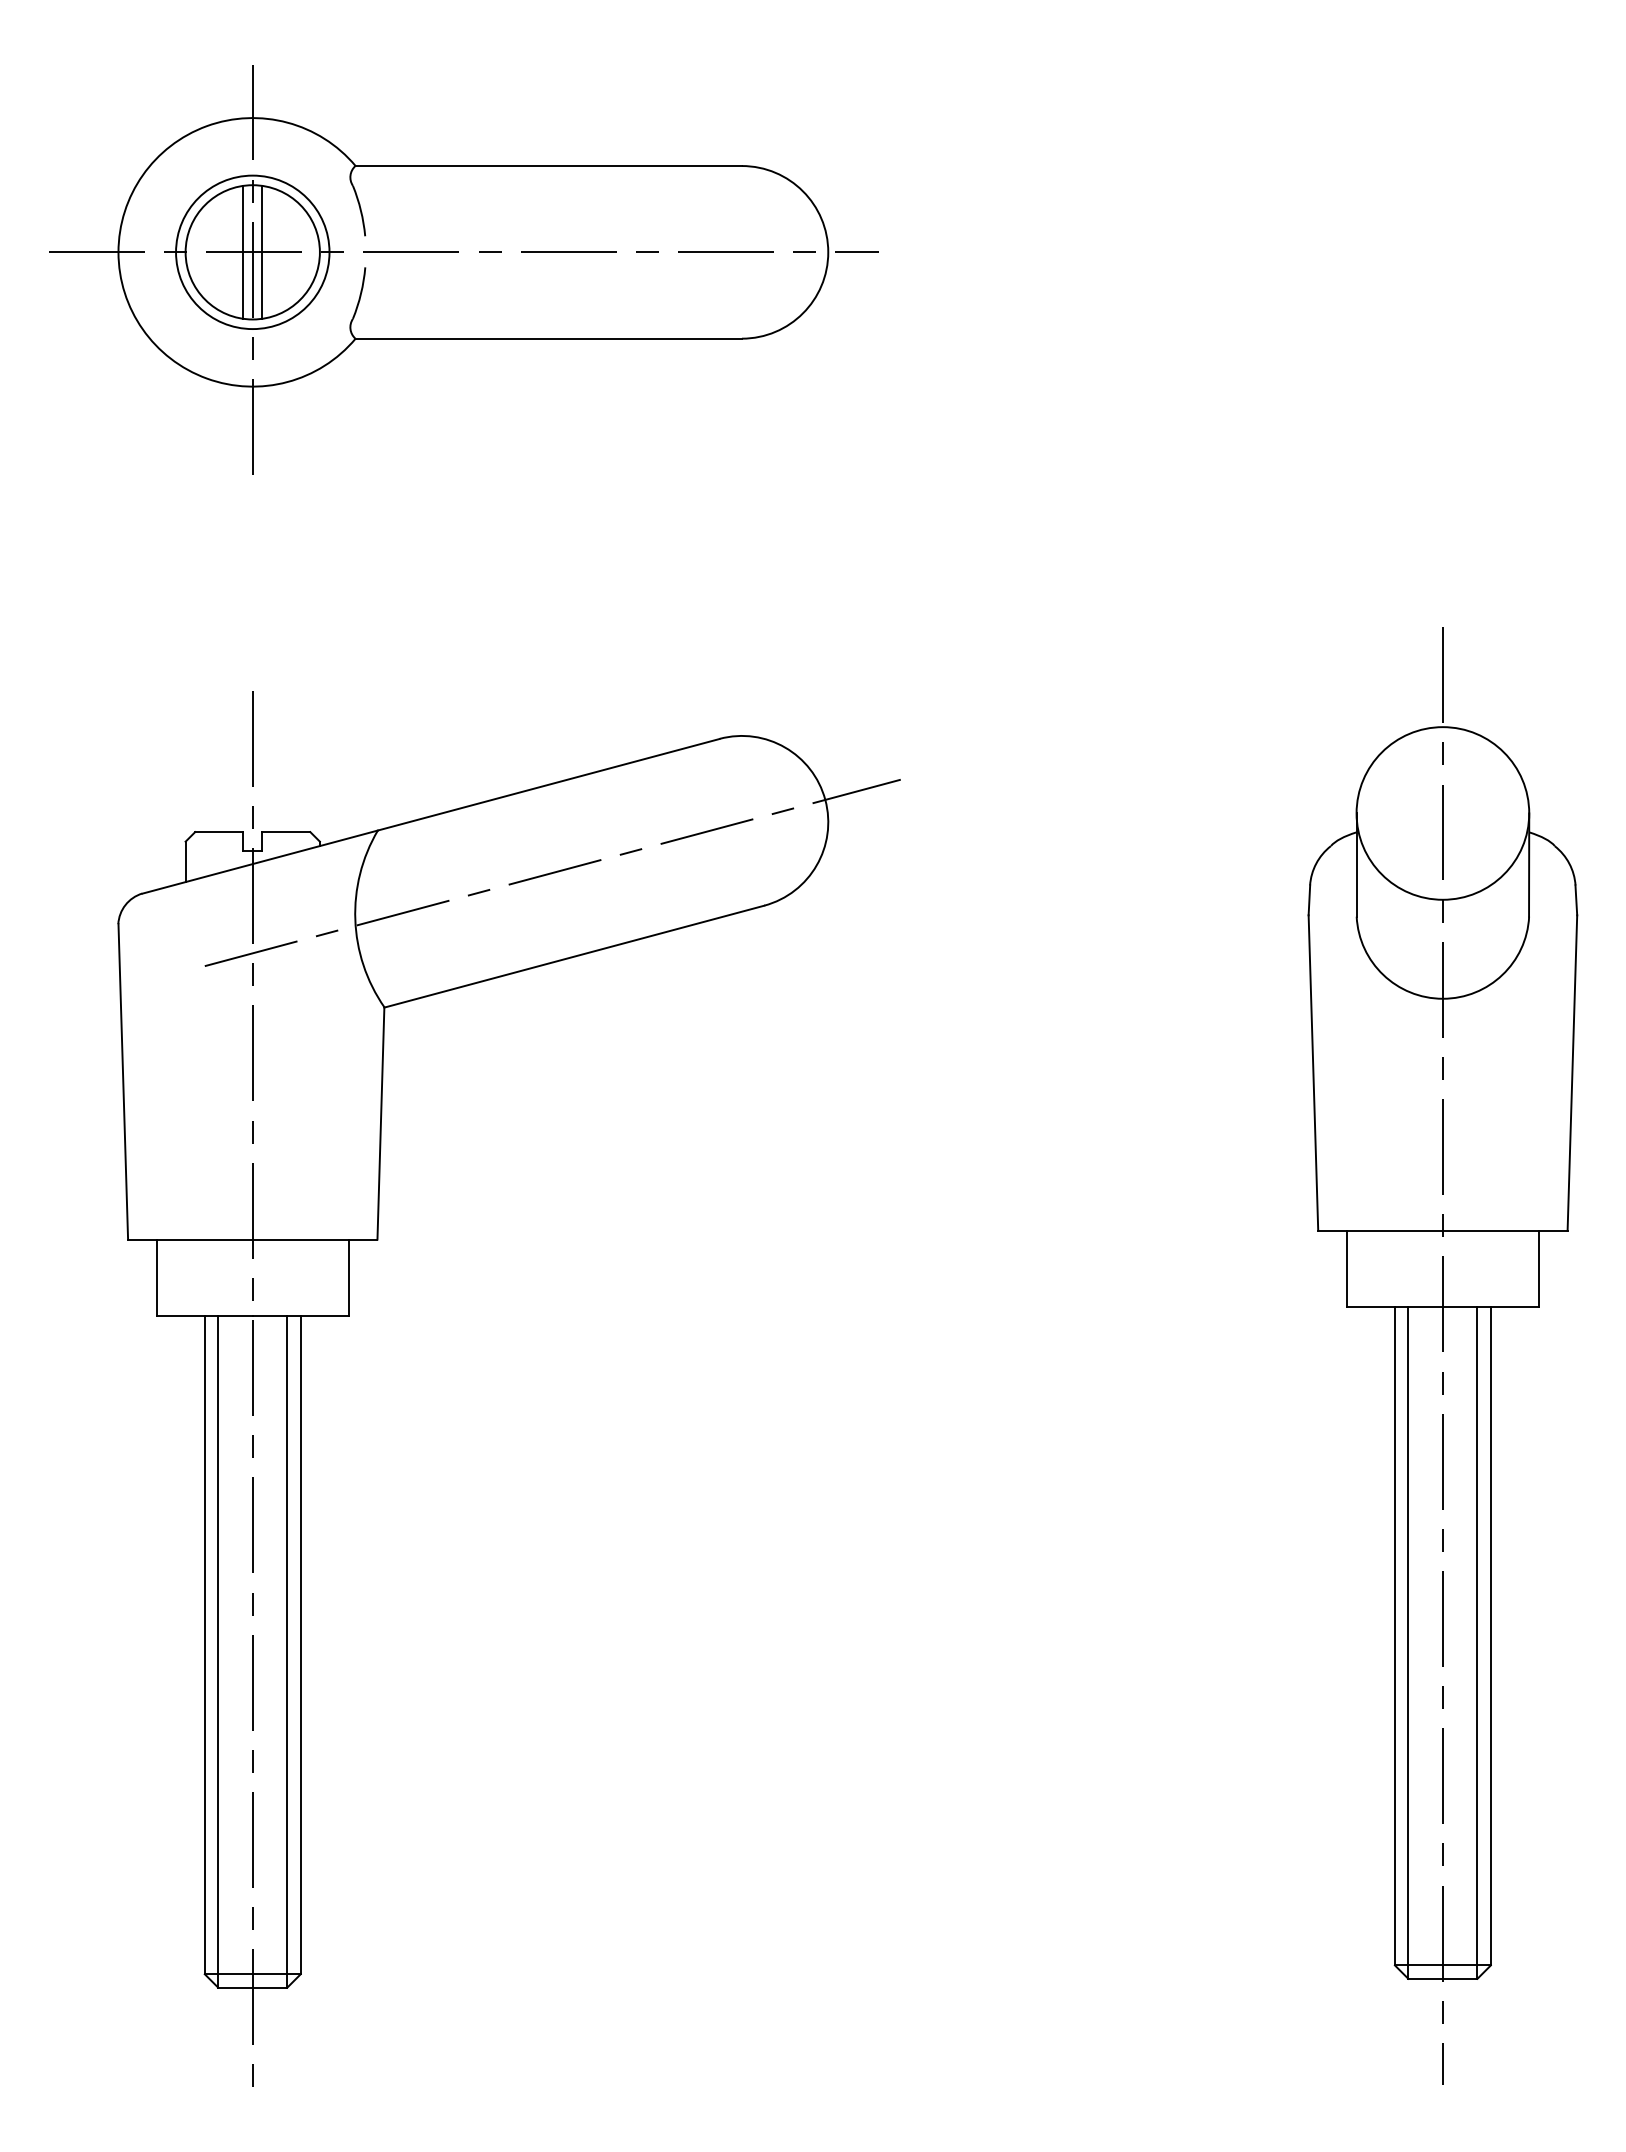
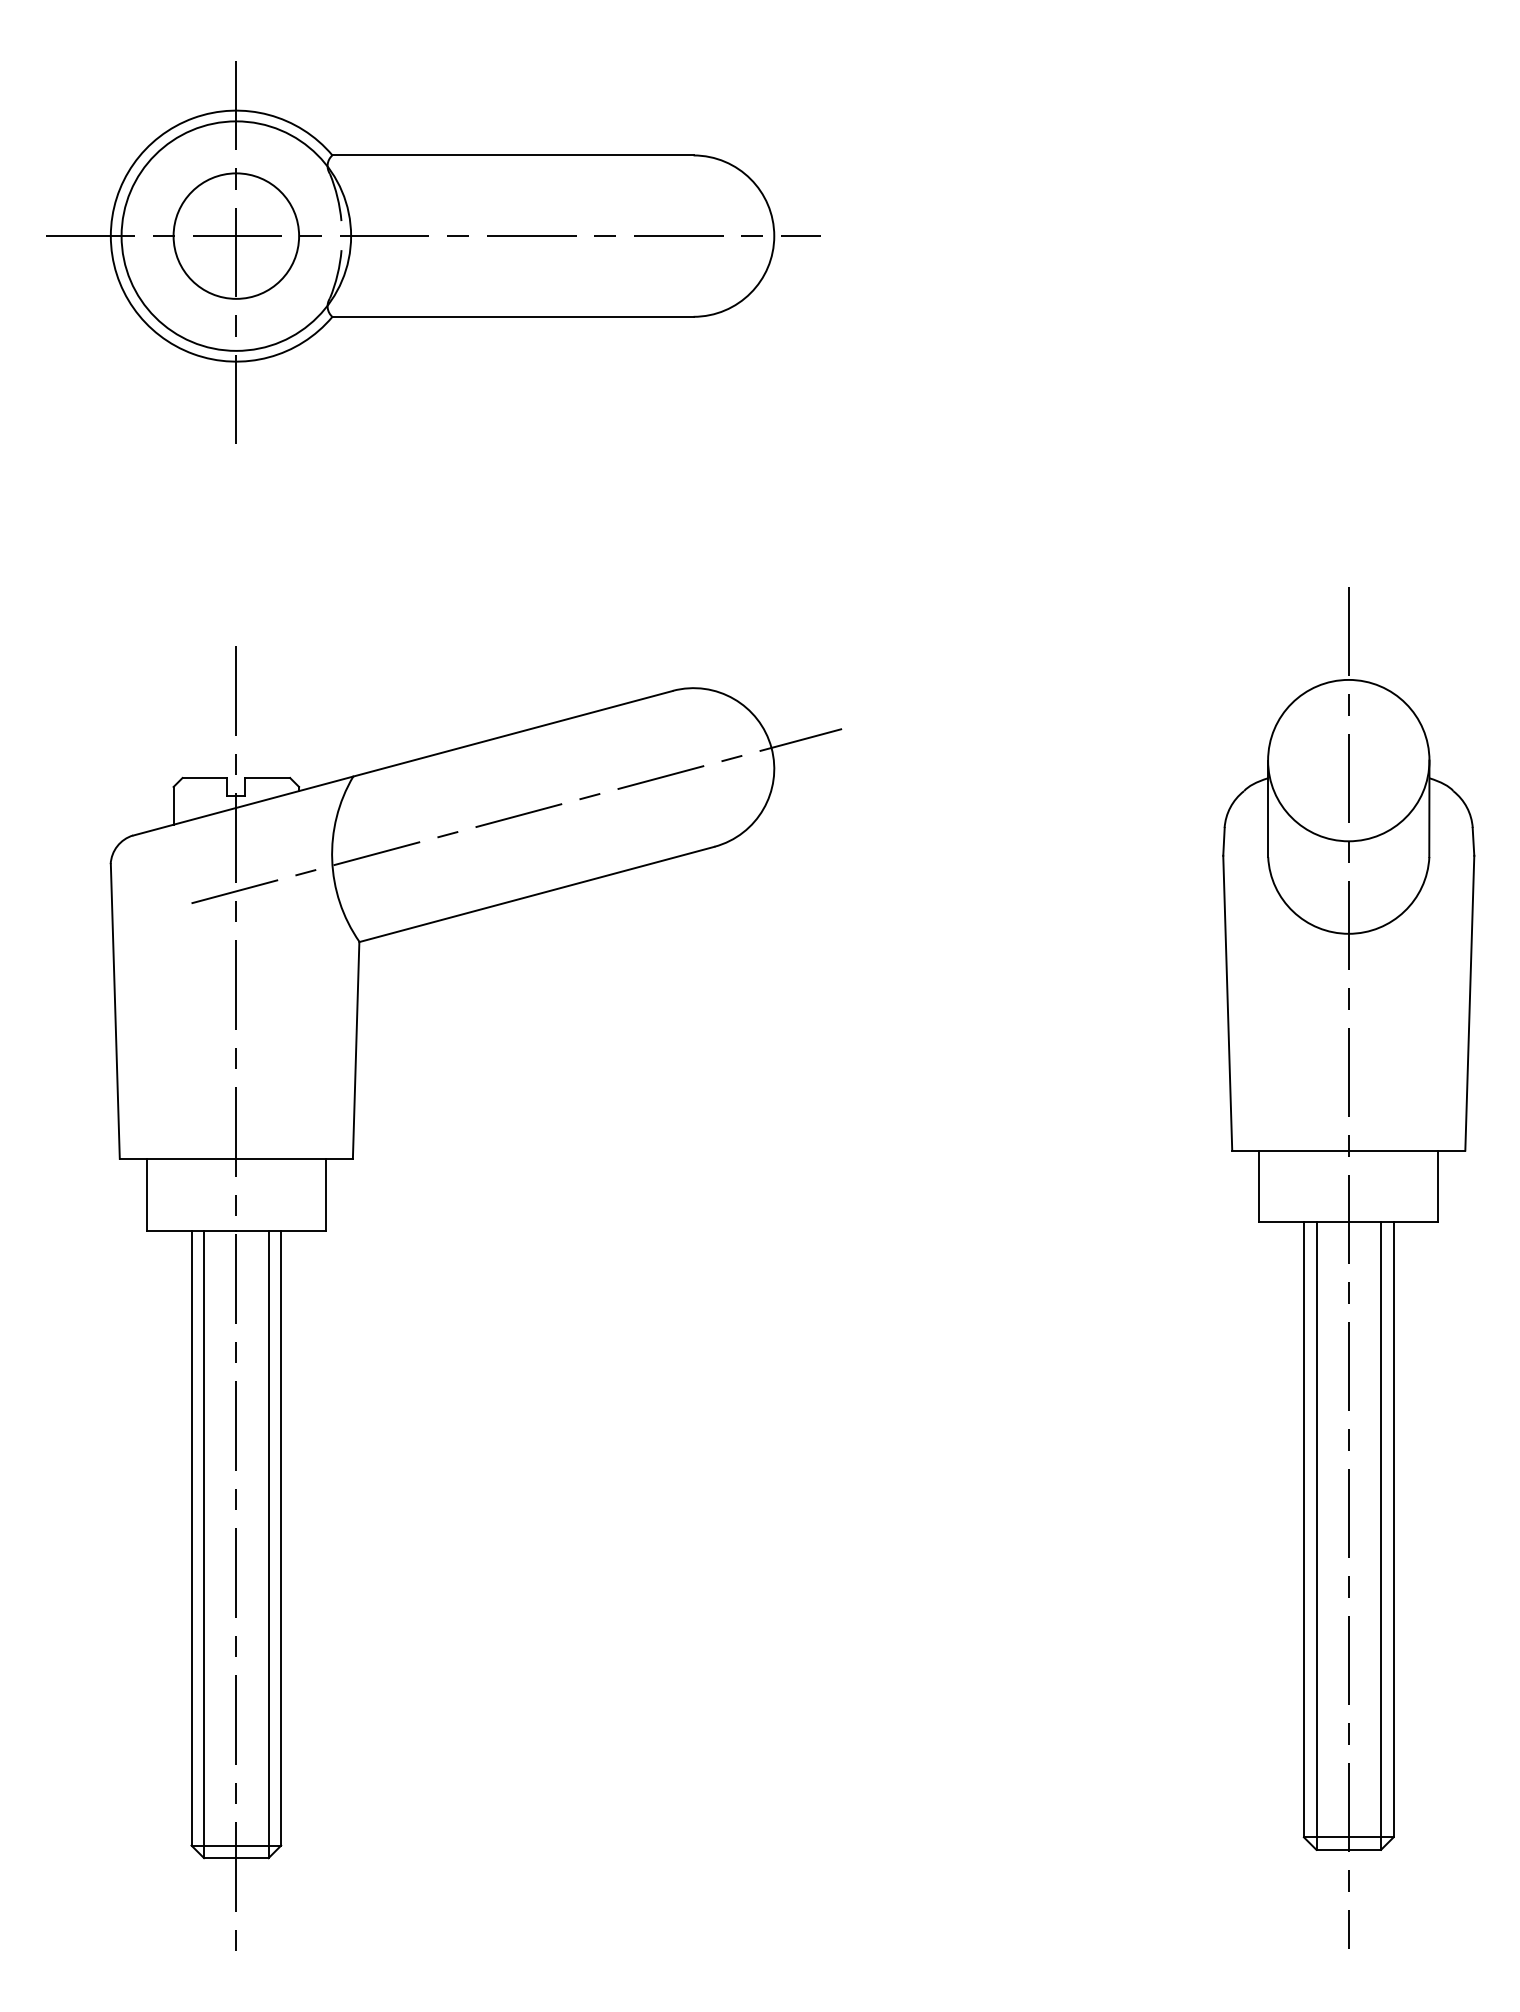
line: (243, 251) -> (227, 235), removed
line: (262, 251) -> (245, 235), removed
circle: (252, 252) -> (236, 236), size x1.6

